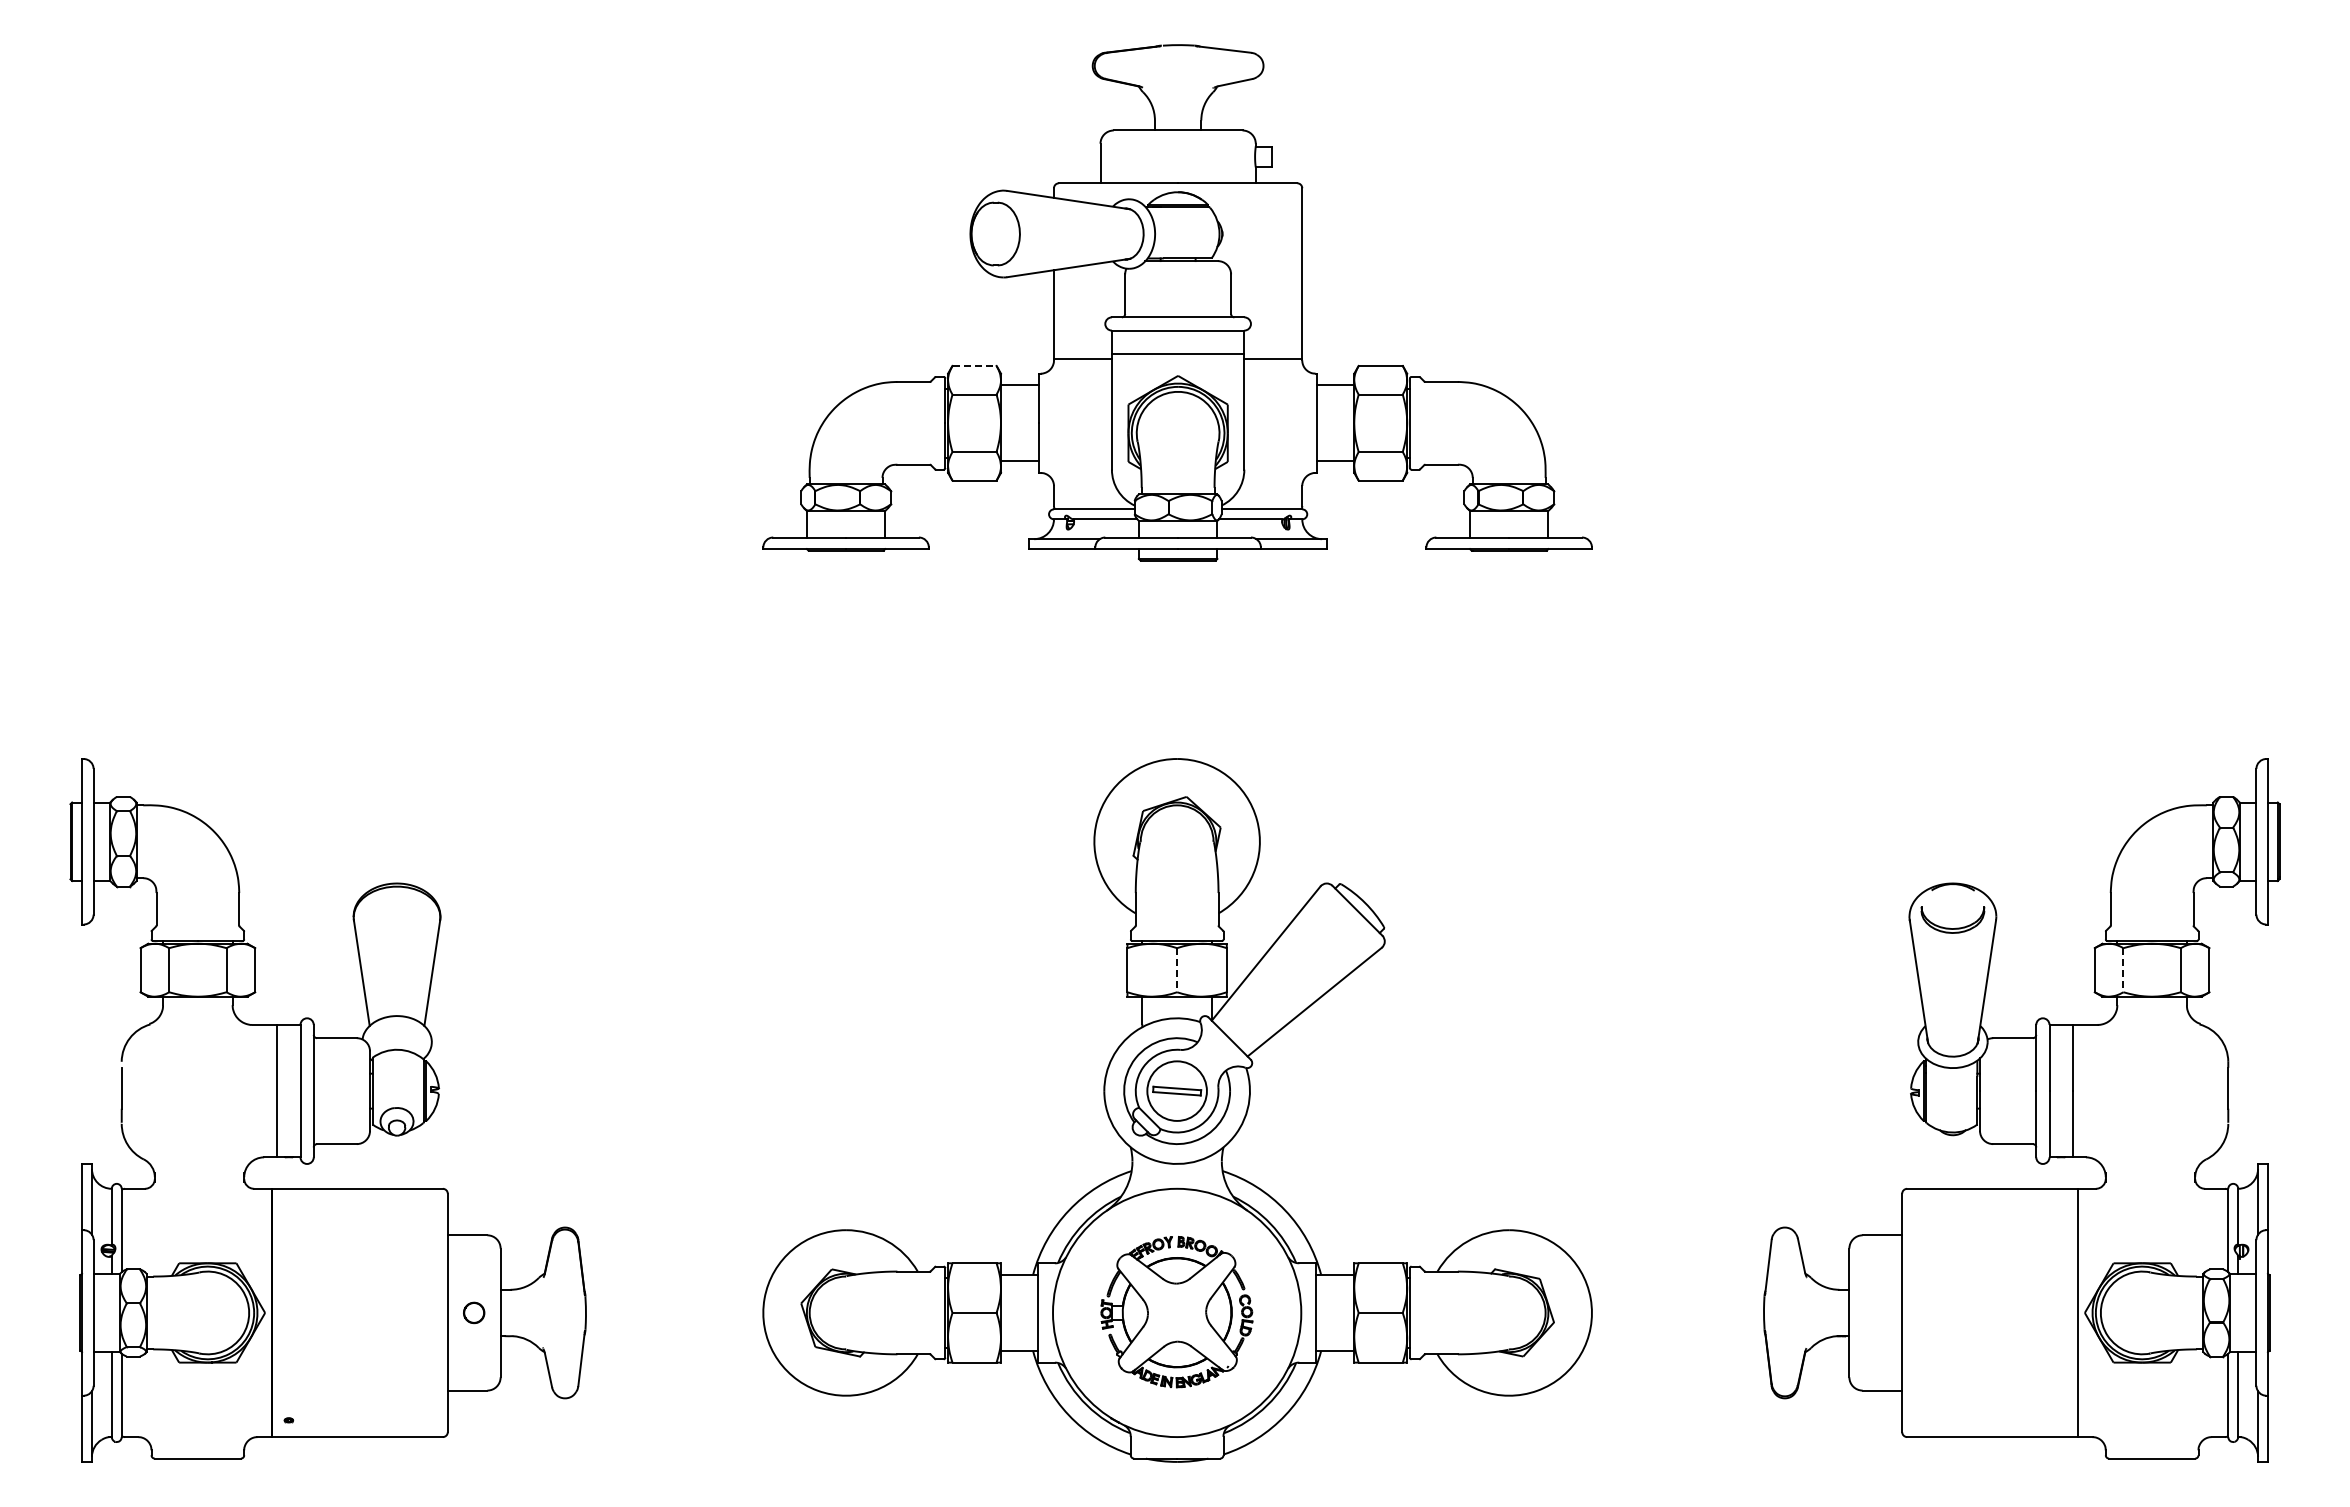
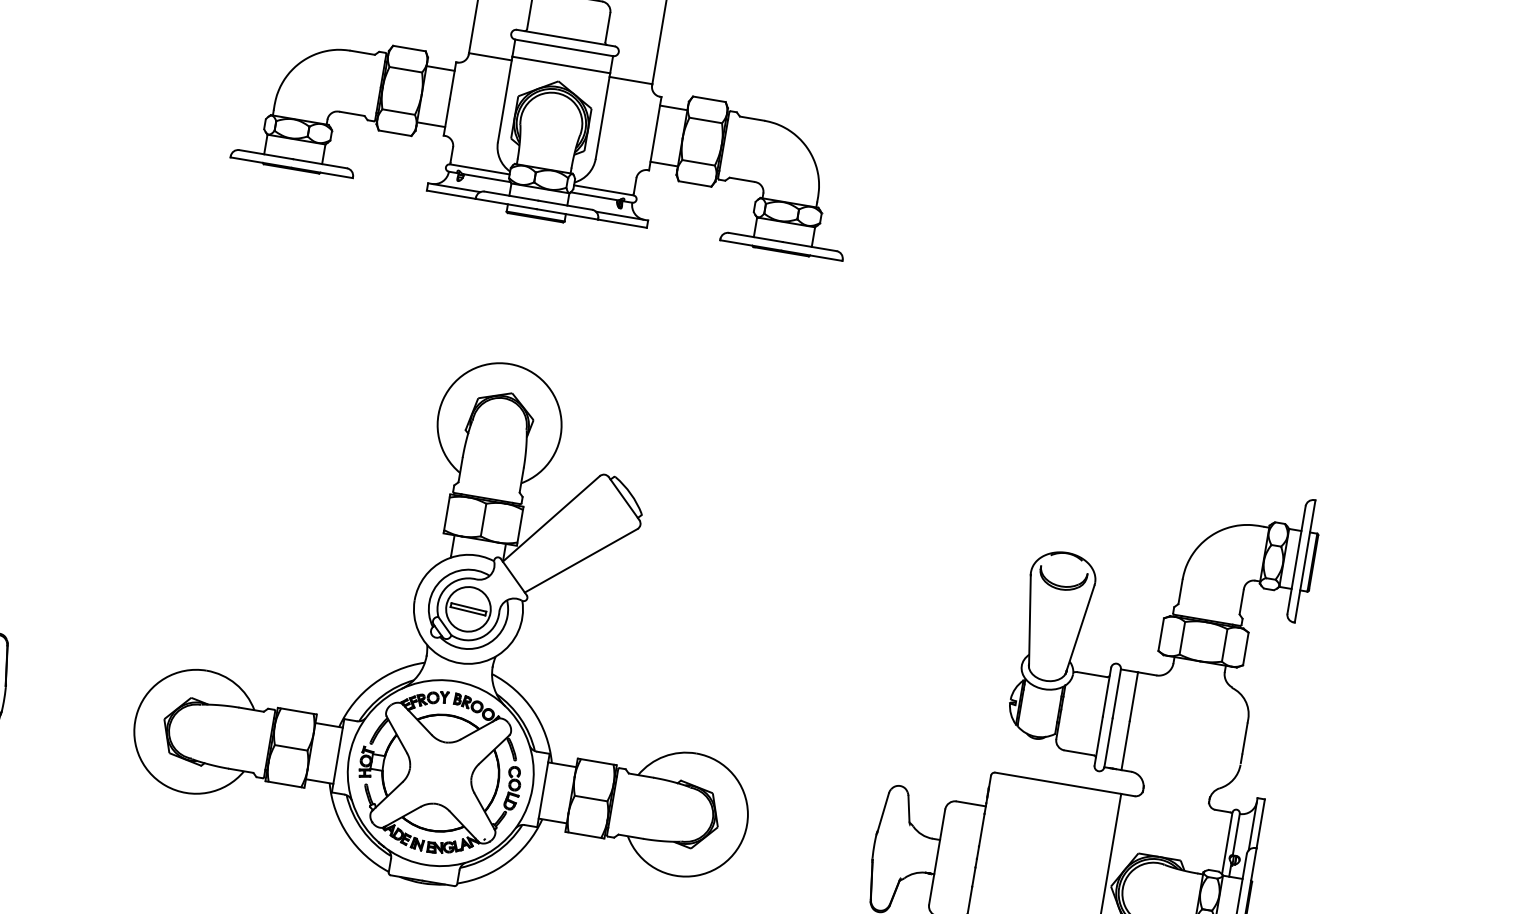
line: (975, 365) -> (410, 48), dashed -> solid
line: (1177, 970) -> (483, 520), dashed -> solid
line: (2123, 970) -> (1182, 638), dashed -> solid
part: (1176, 1311) -> (440, 771), size x1.43

